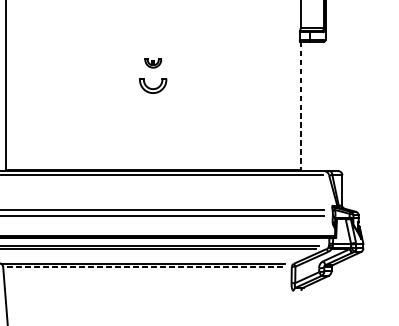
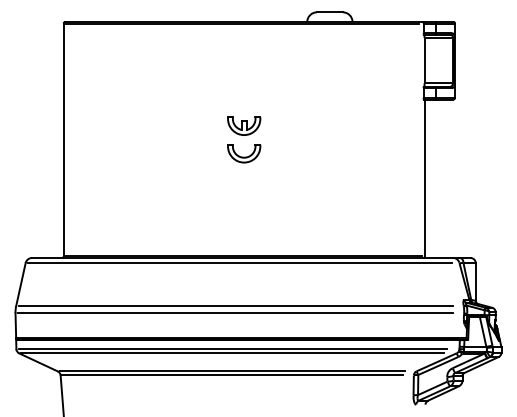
part: (153, 62) -> (244, 125), size x1.67
line: (300, 106) -> (424, 178), dashed -> solid
line: (143, 267) -> (232, 375), dashed -> solid

